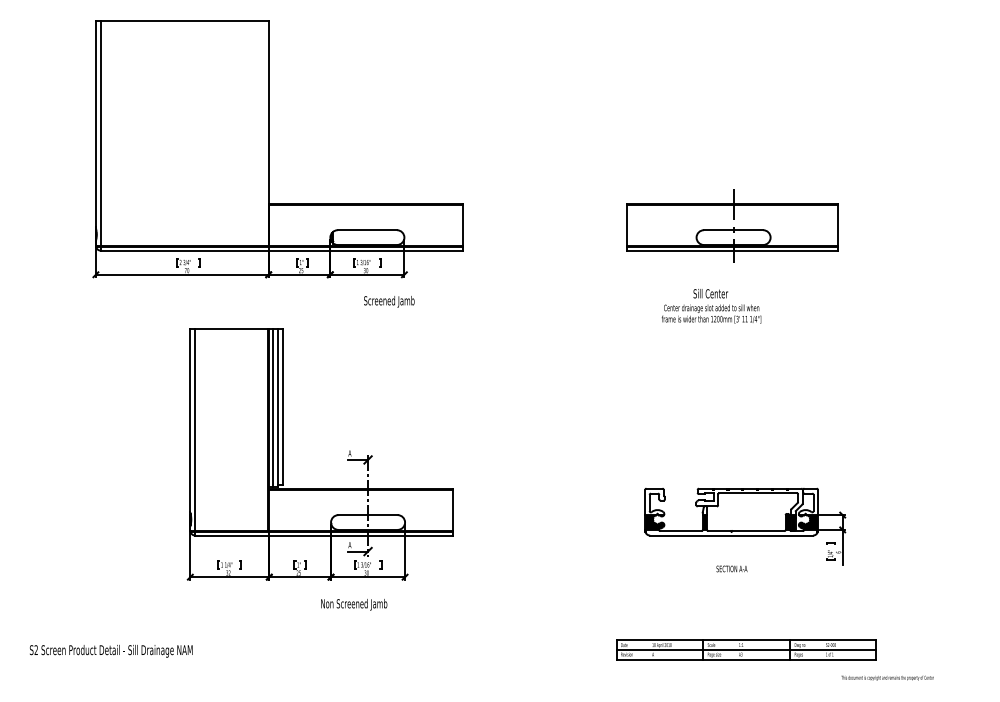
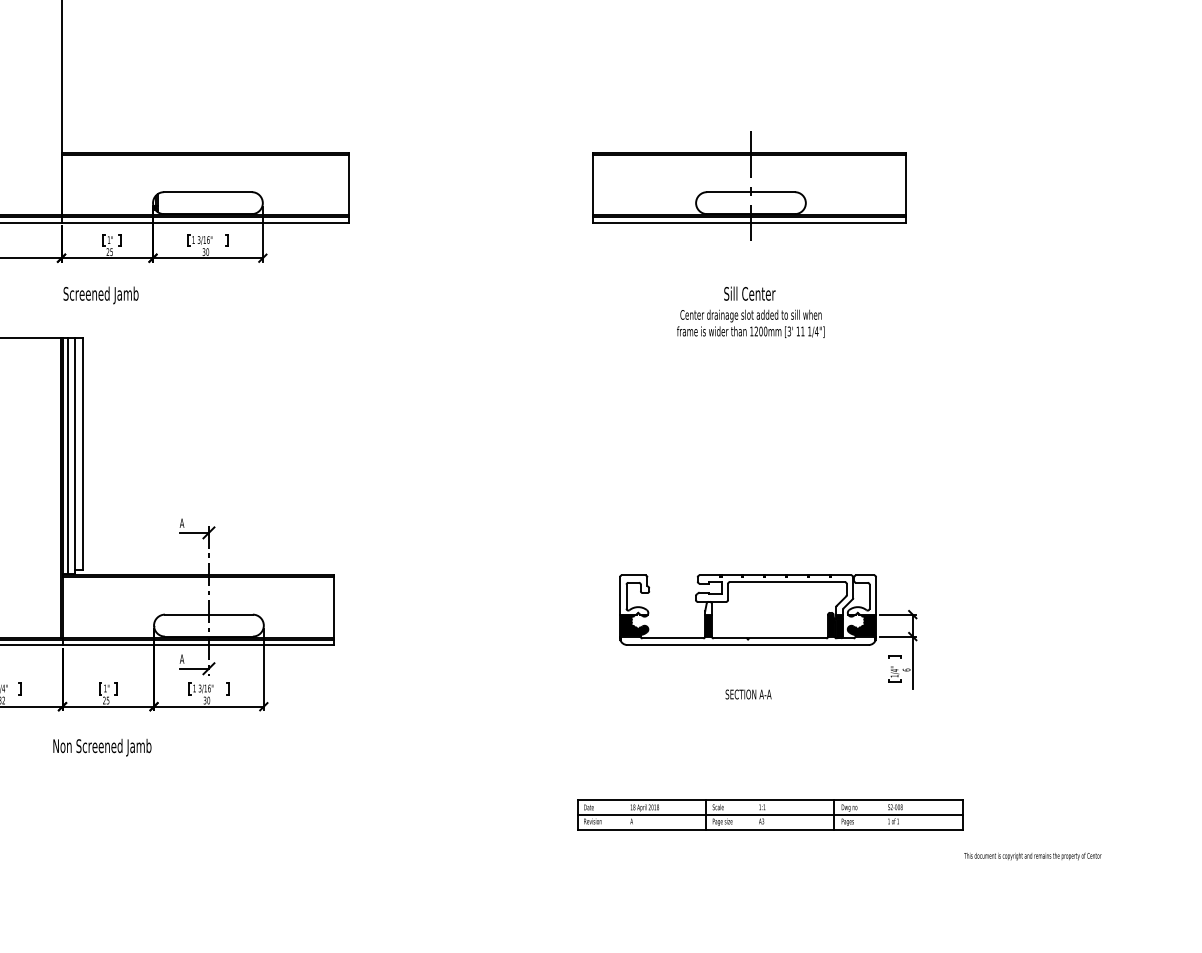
text: (389, 301) -> (101, 294), moved
text: (711, 306) -> (750, 312), moved
text: (354, 604) -> (102, 747), moved
text: (887, 677) -> (1032, 855), moved

